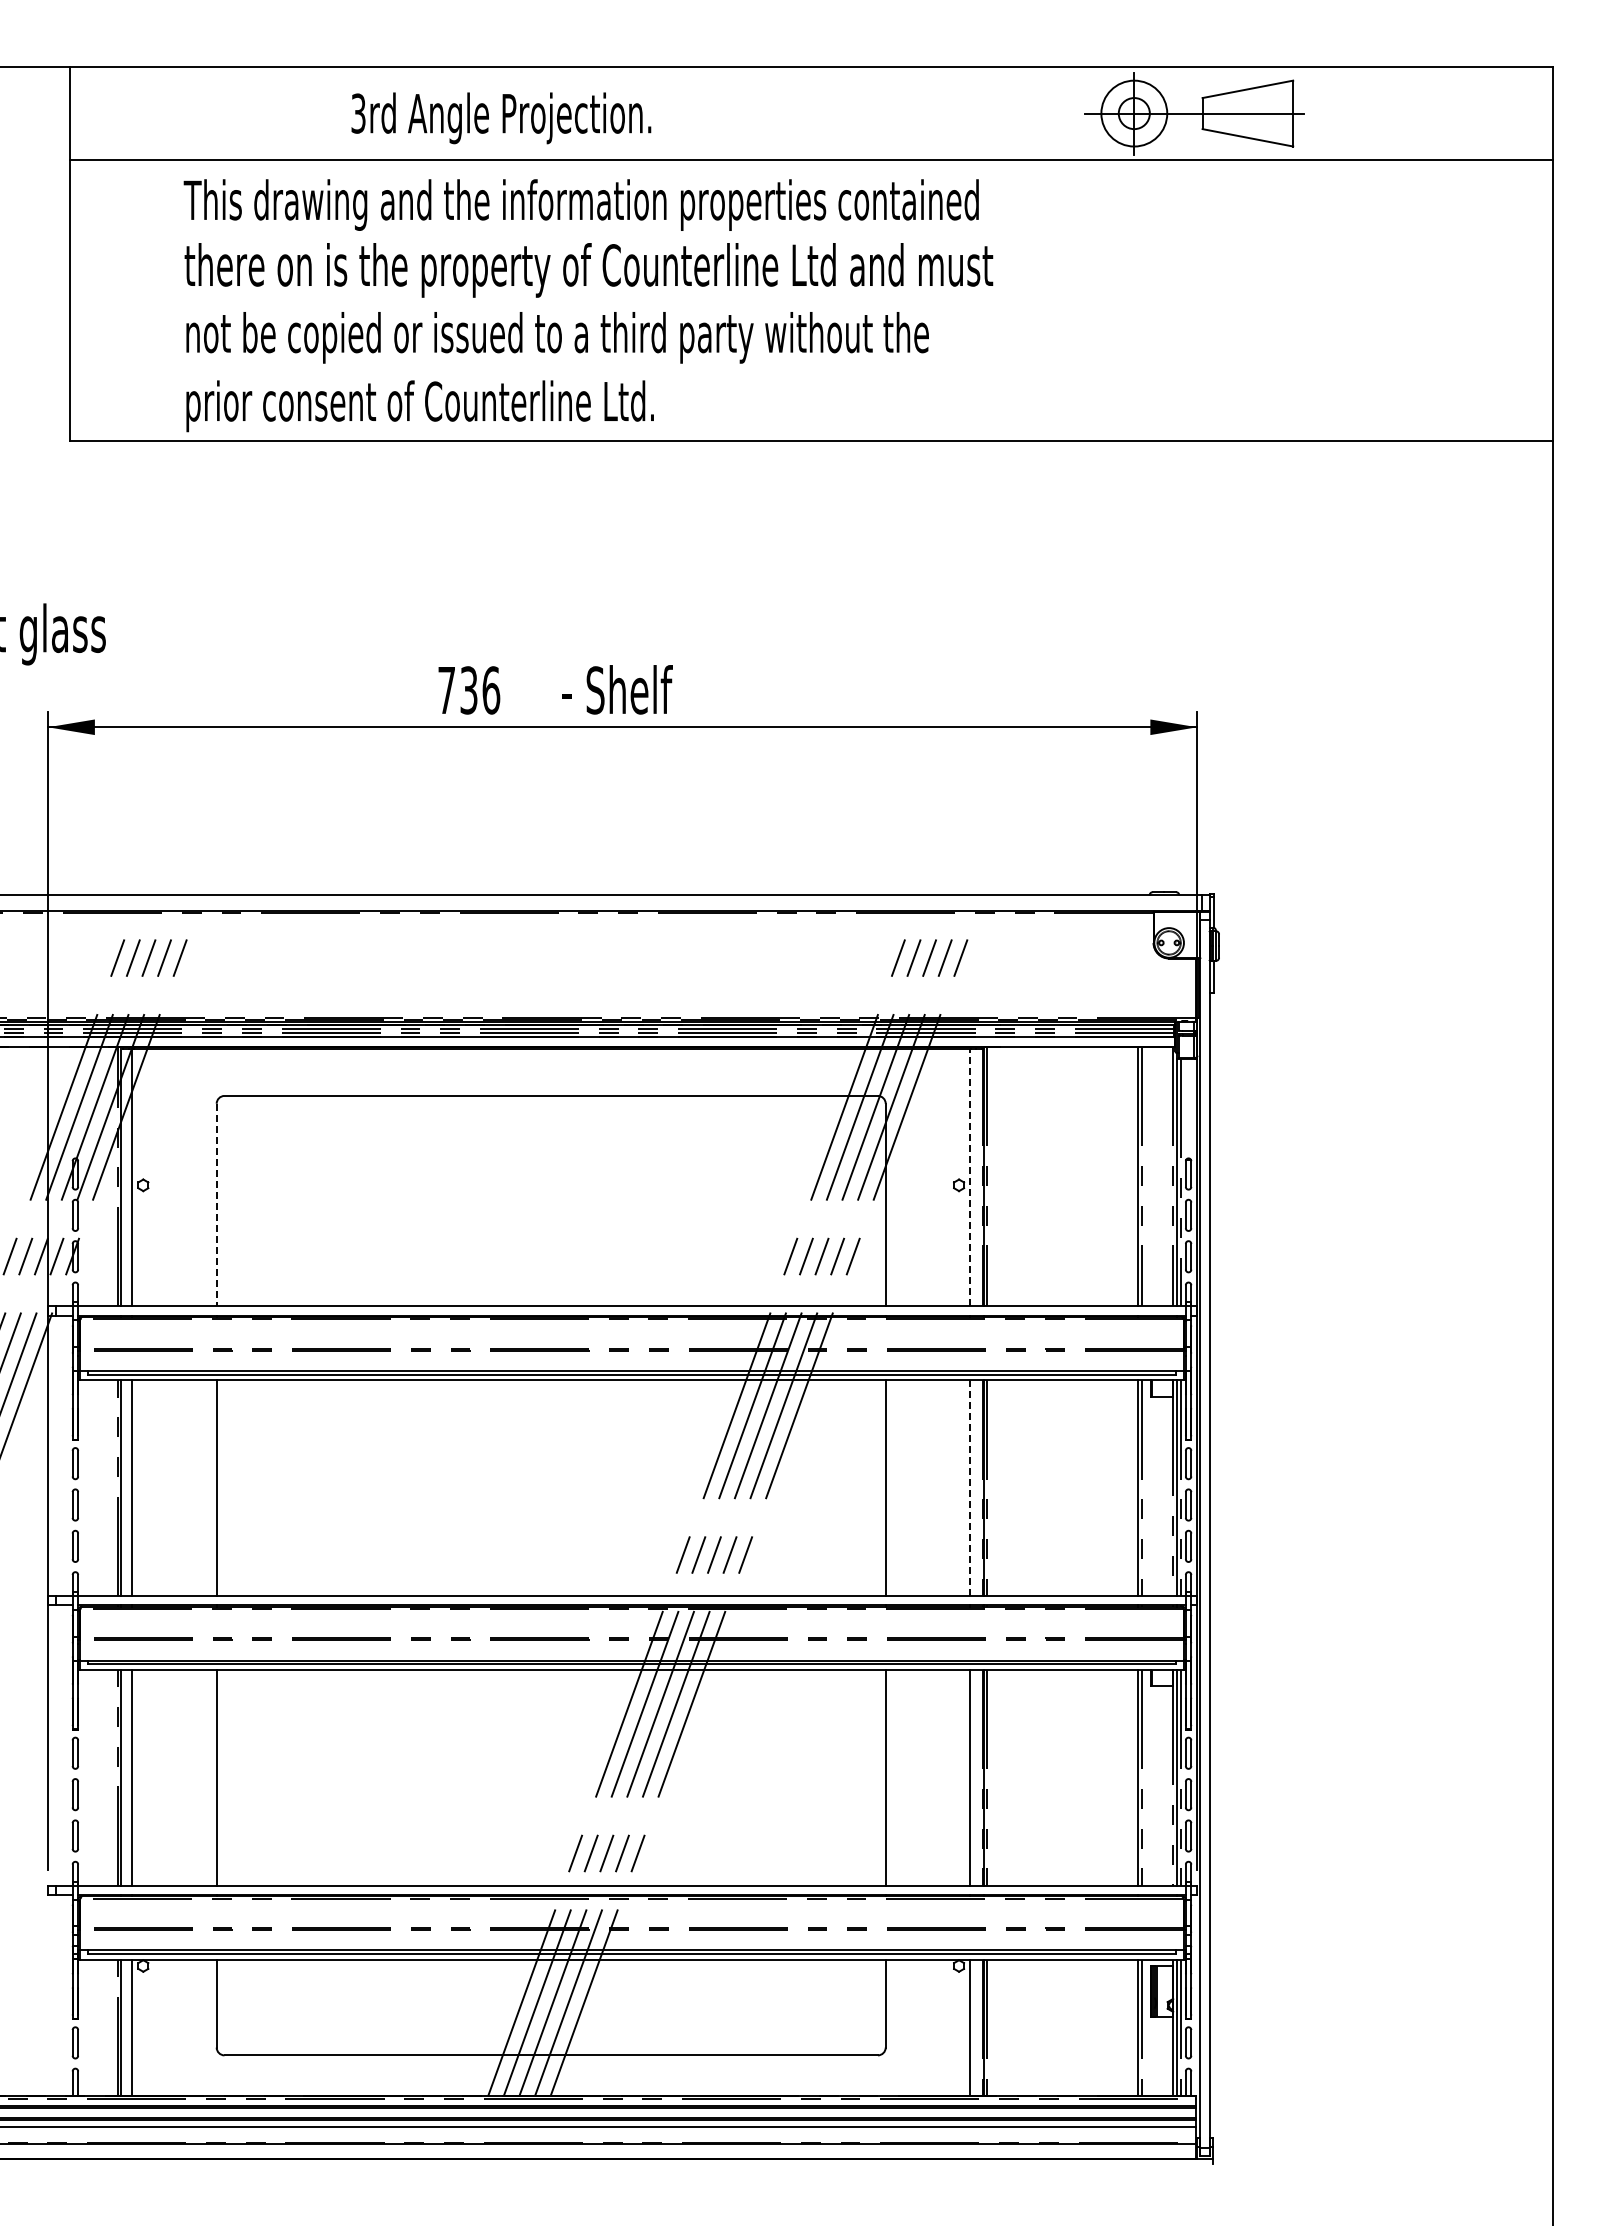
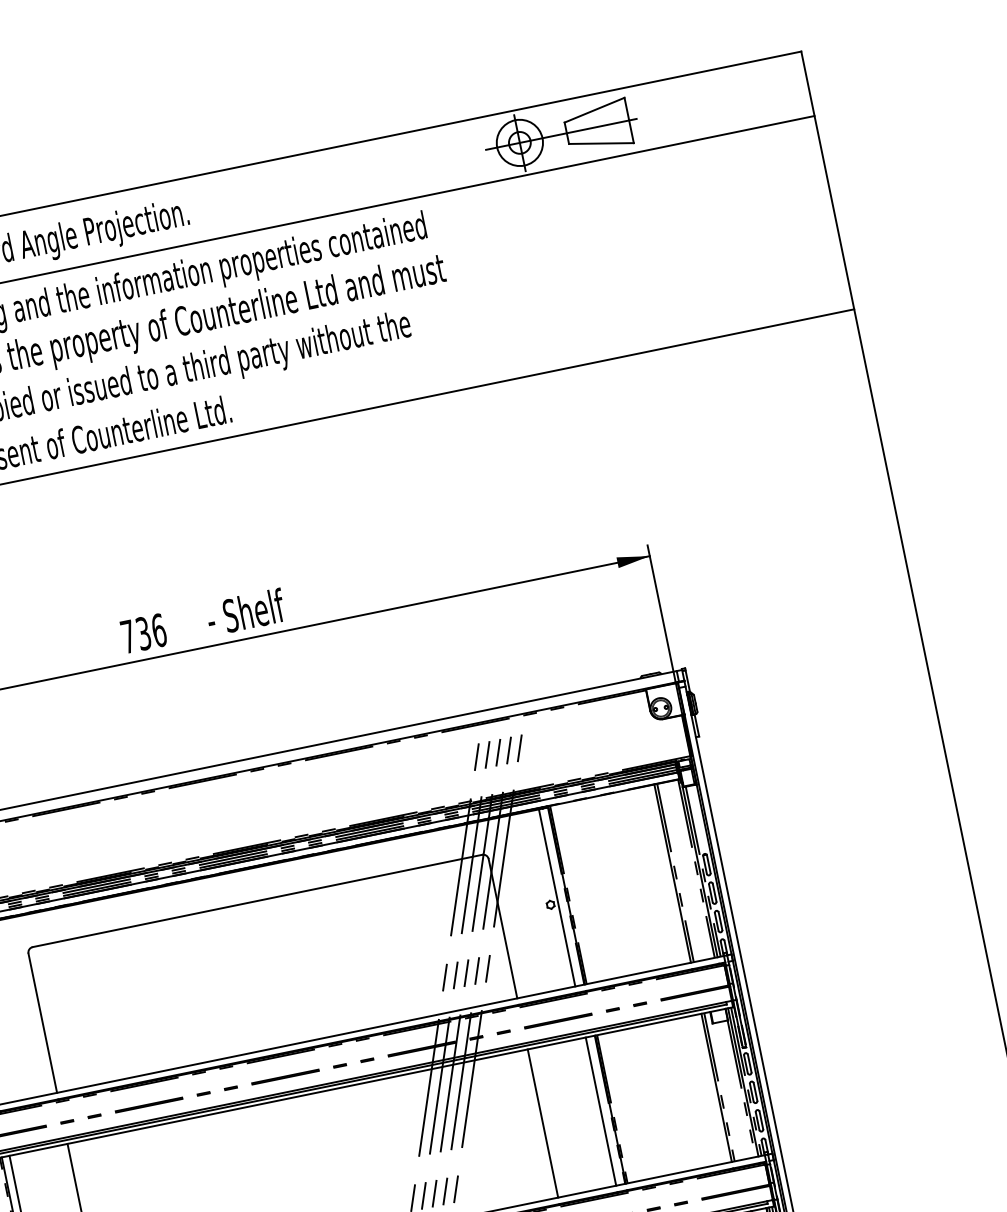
line: (970, 1177) -> (557, 897), dashed -> solid
line: (216, 1205) -> (42, 1023), dashed -> solid
line: (970, 1488) -> (601, 1111), dashed -> solid

